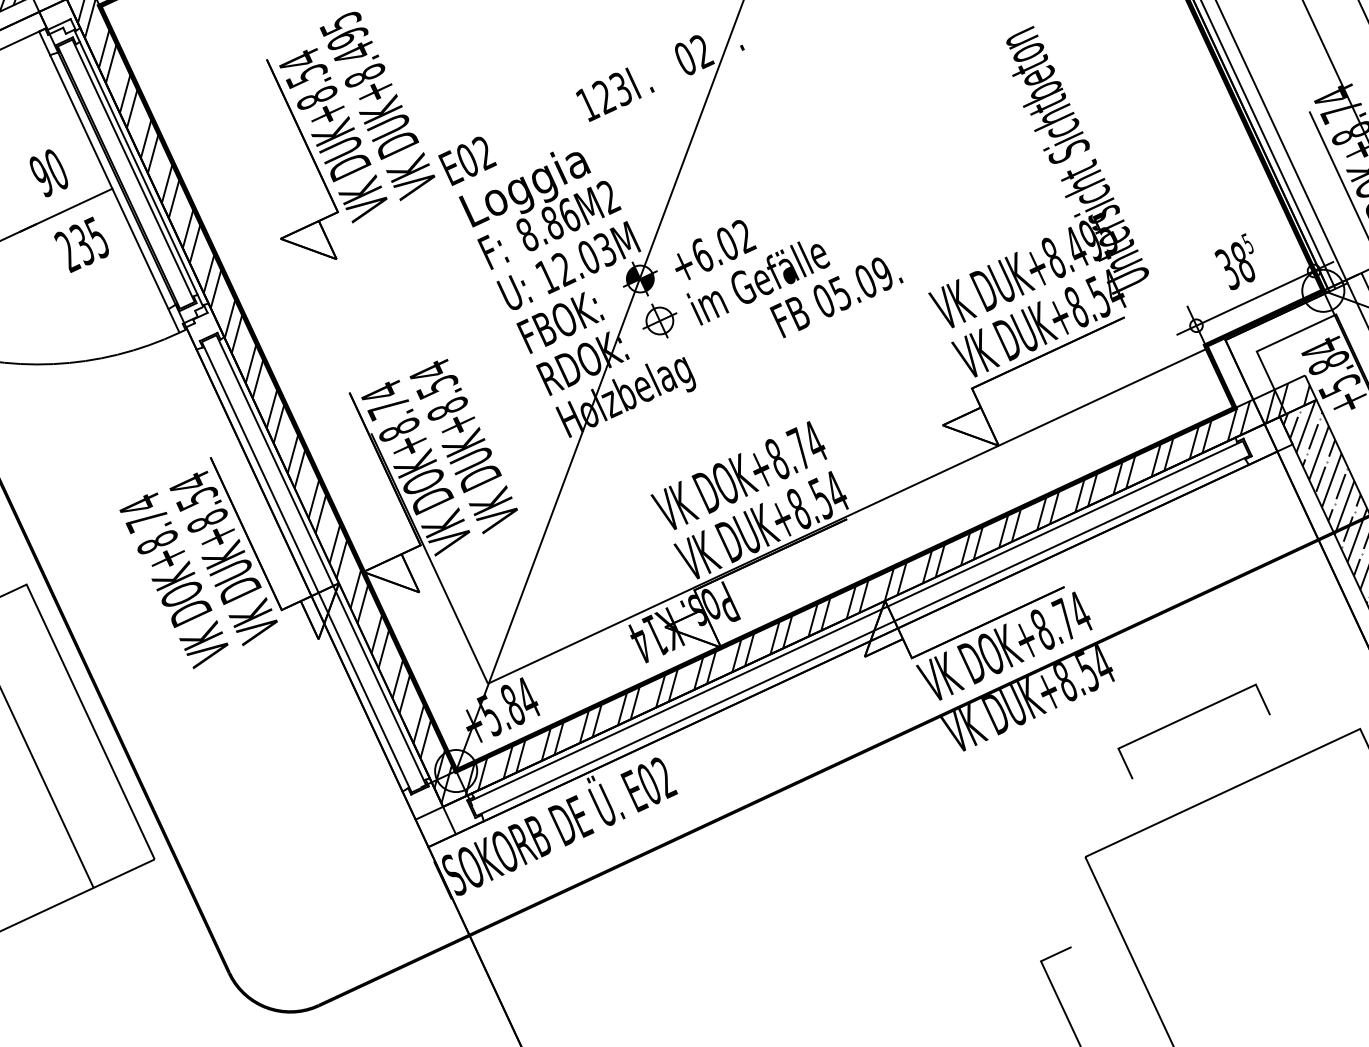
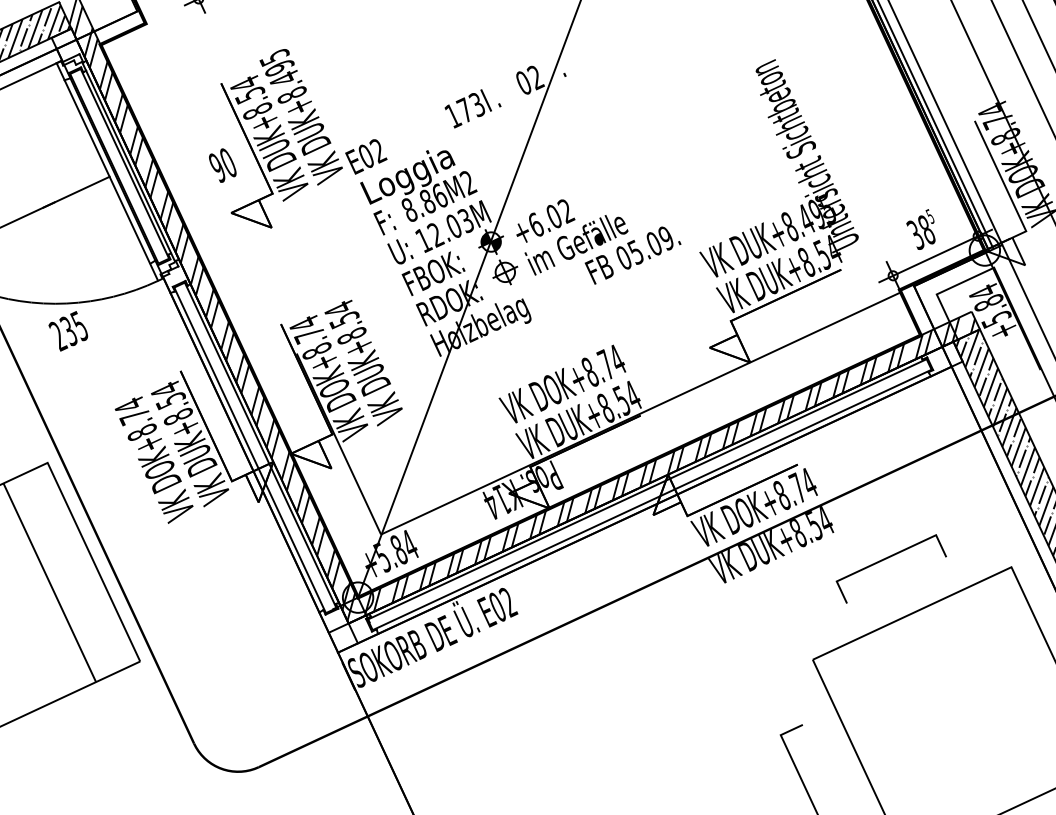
text: (603, 97) -> (464, 110), 123I -> 173I
text: (48, 173) -> (222, 165), moved
text: (81, 245) -> (68, 331), moved

